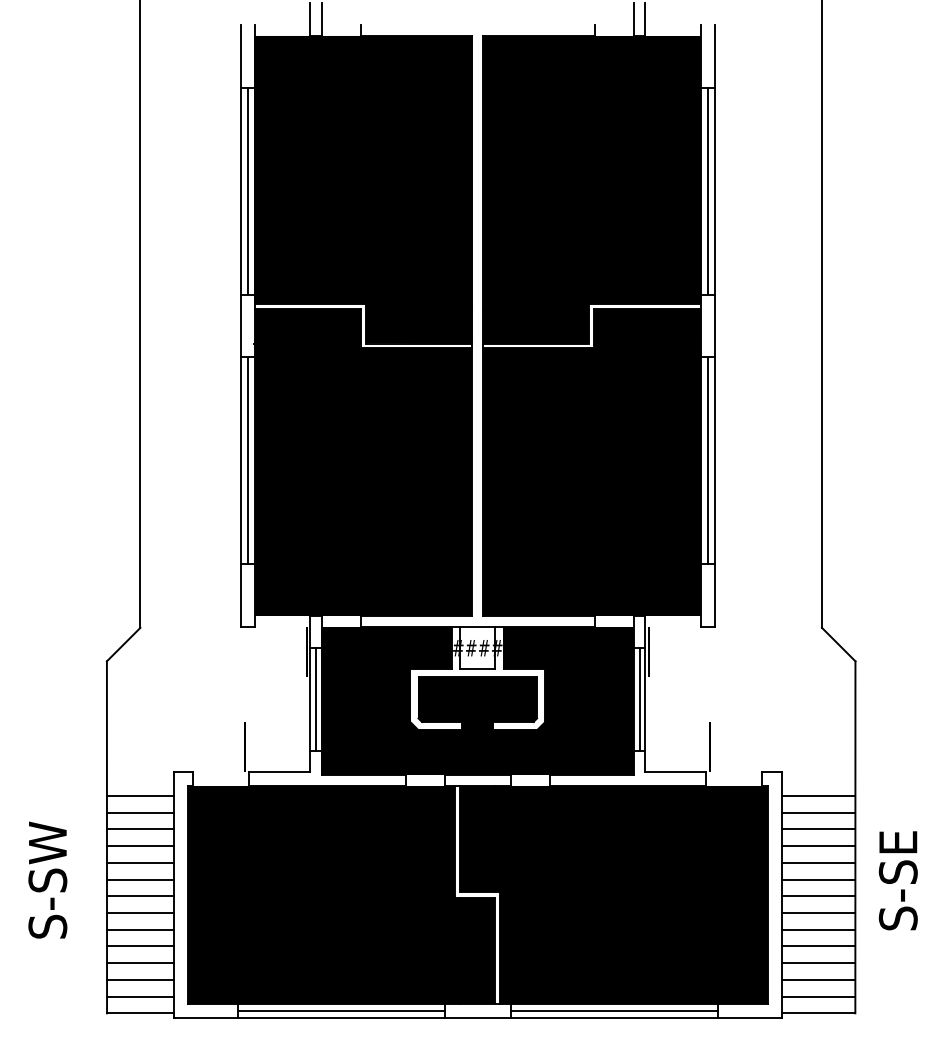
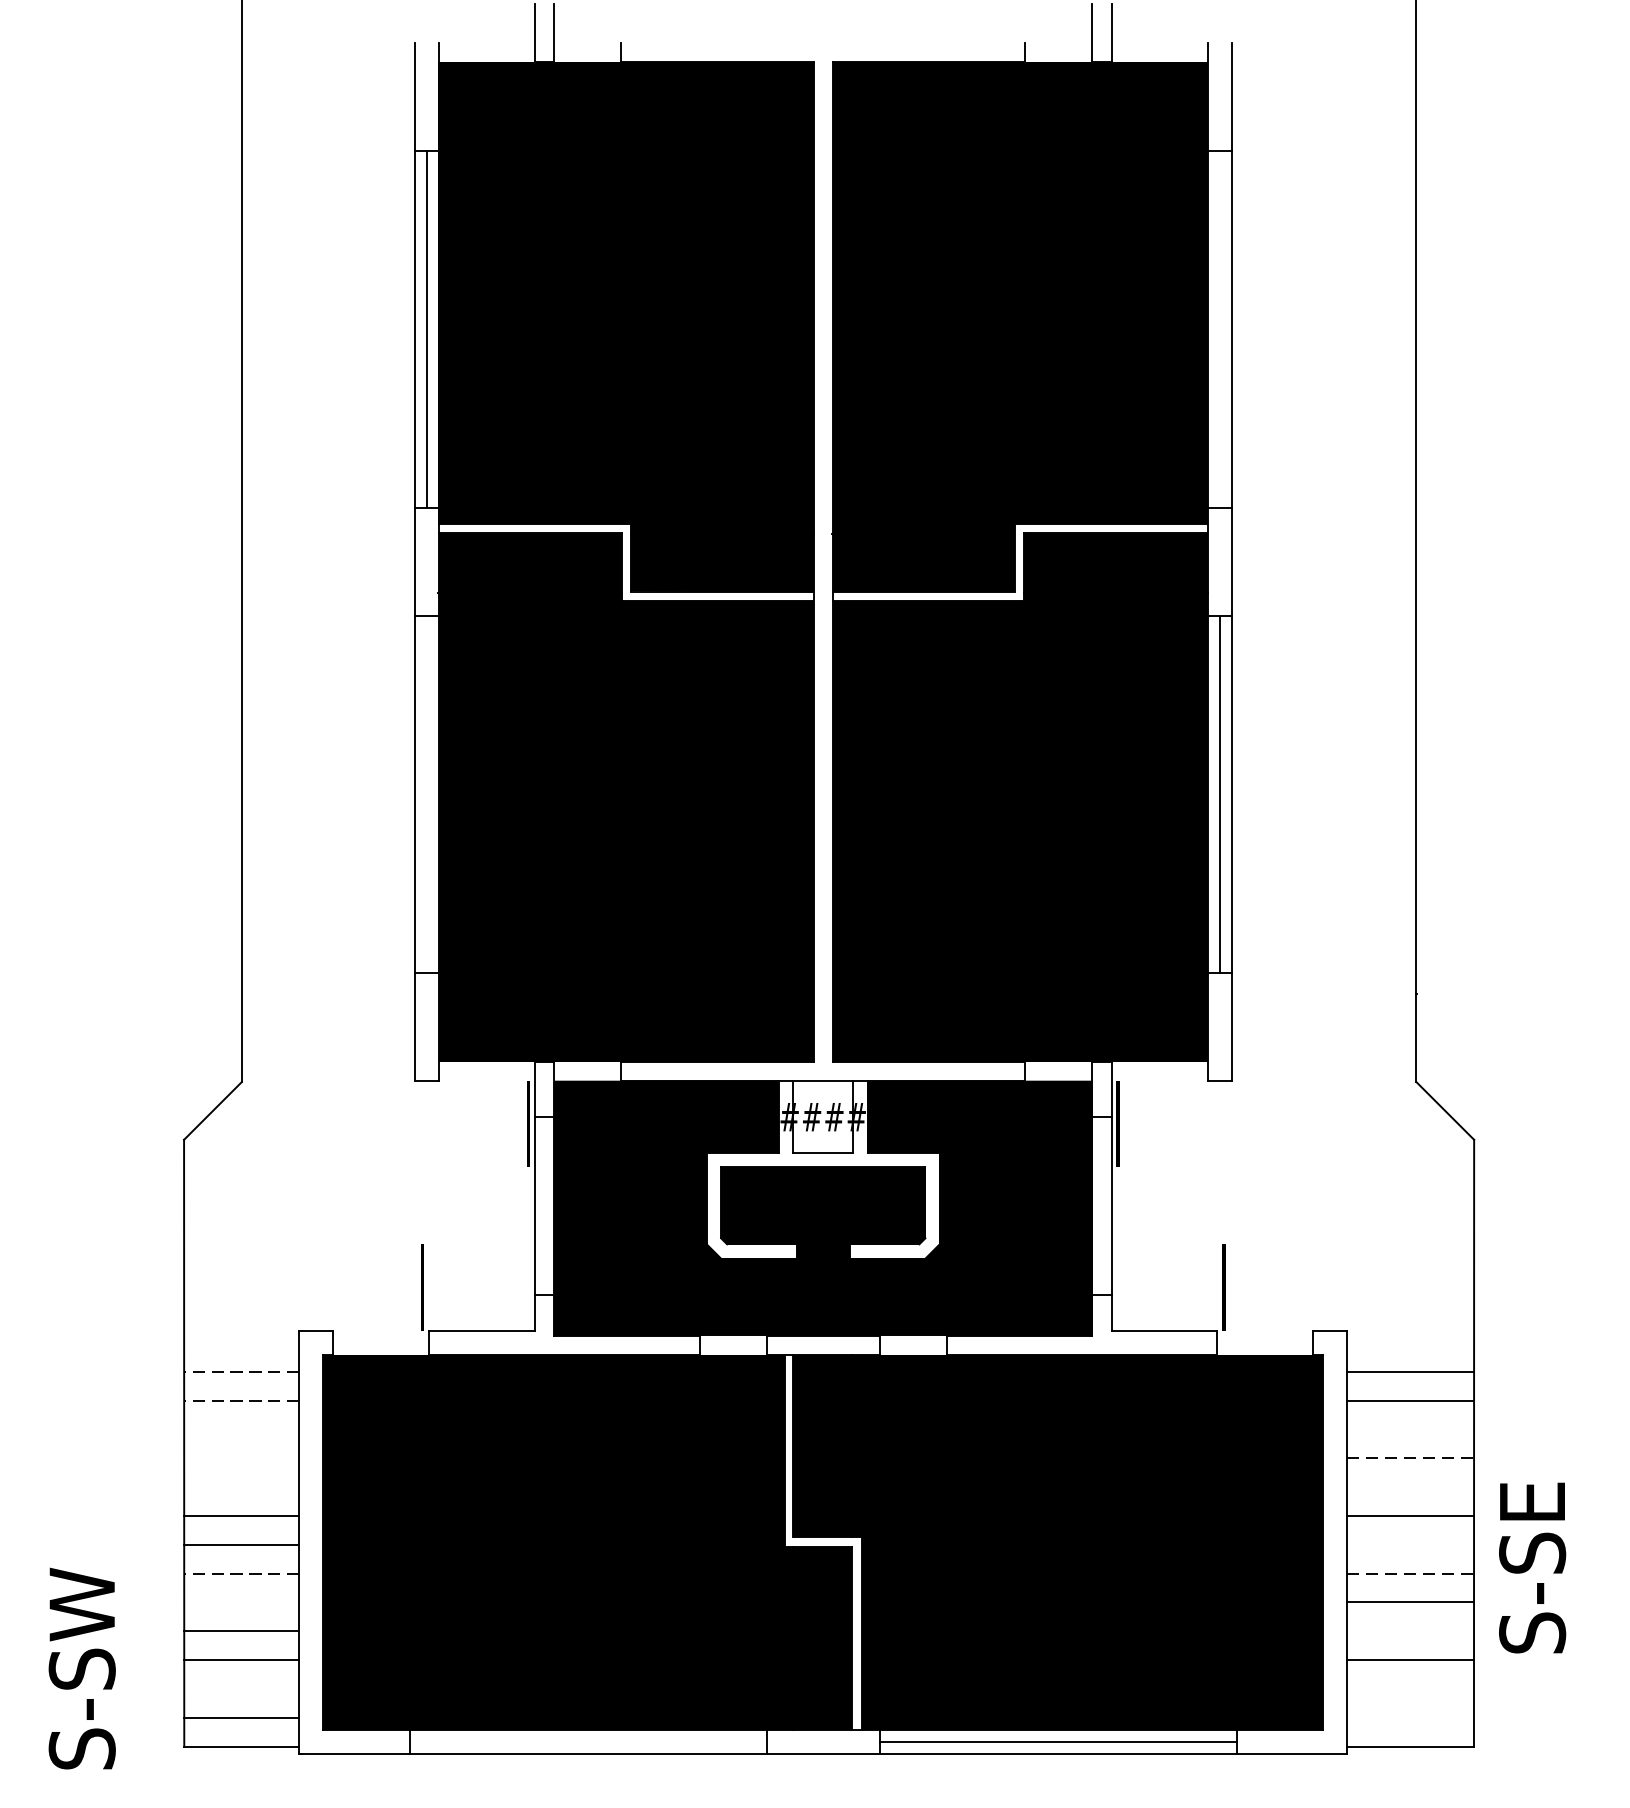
line: (707, 190) -> (1219, 328), removed
line: (247, 461) -> (426, 795), removed
line: (316, 699) -> (545, 1205), removed
line: (639, 699) -> (1101, 1205), removed
line: (139, 795) -> (240, 1371), solid -> dashed
line: (139, 812) -> (240, 1400), solid -> dashed
line: (140, 829) -> (241, 1429), removed
line: (818, 829) -> (1410, 1429), removed
line: (140, 846) -> (241, 1458), removed
line: (818, 846) -> (1410, 1458), solid -> dashed
line: (140, 862) -> (241, 1486), removed
line: (818, 862) -> (1410, 1486), removed
text: (47, 879) -> (81, 1667), moved
text: (897, 880) -> (1531, 1567), moved
line: (818, 896) -> (1410, 1545), removed
line: (139, 912) -> (240, 1572), solid -> dashed
line: (818, 912) -> (1410, 1572), solid -> dashed
line: (140, 929) -> (241, 1602), removed
line: (818, 946) -> (1410, 1631), removed
line: (140, 979) -> (241, 1688), removed
line: (818, 979) -> (1410, 1688), removed
line: (818, 996) -> (1410, 1717), removed
line: (341, 1010) -> (588, 1741), removed

